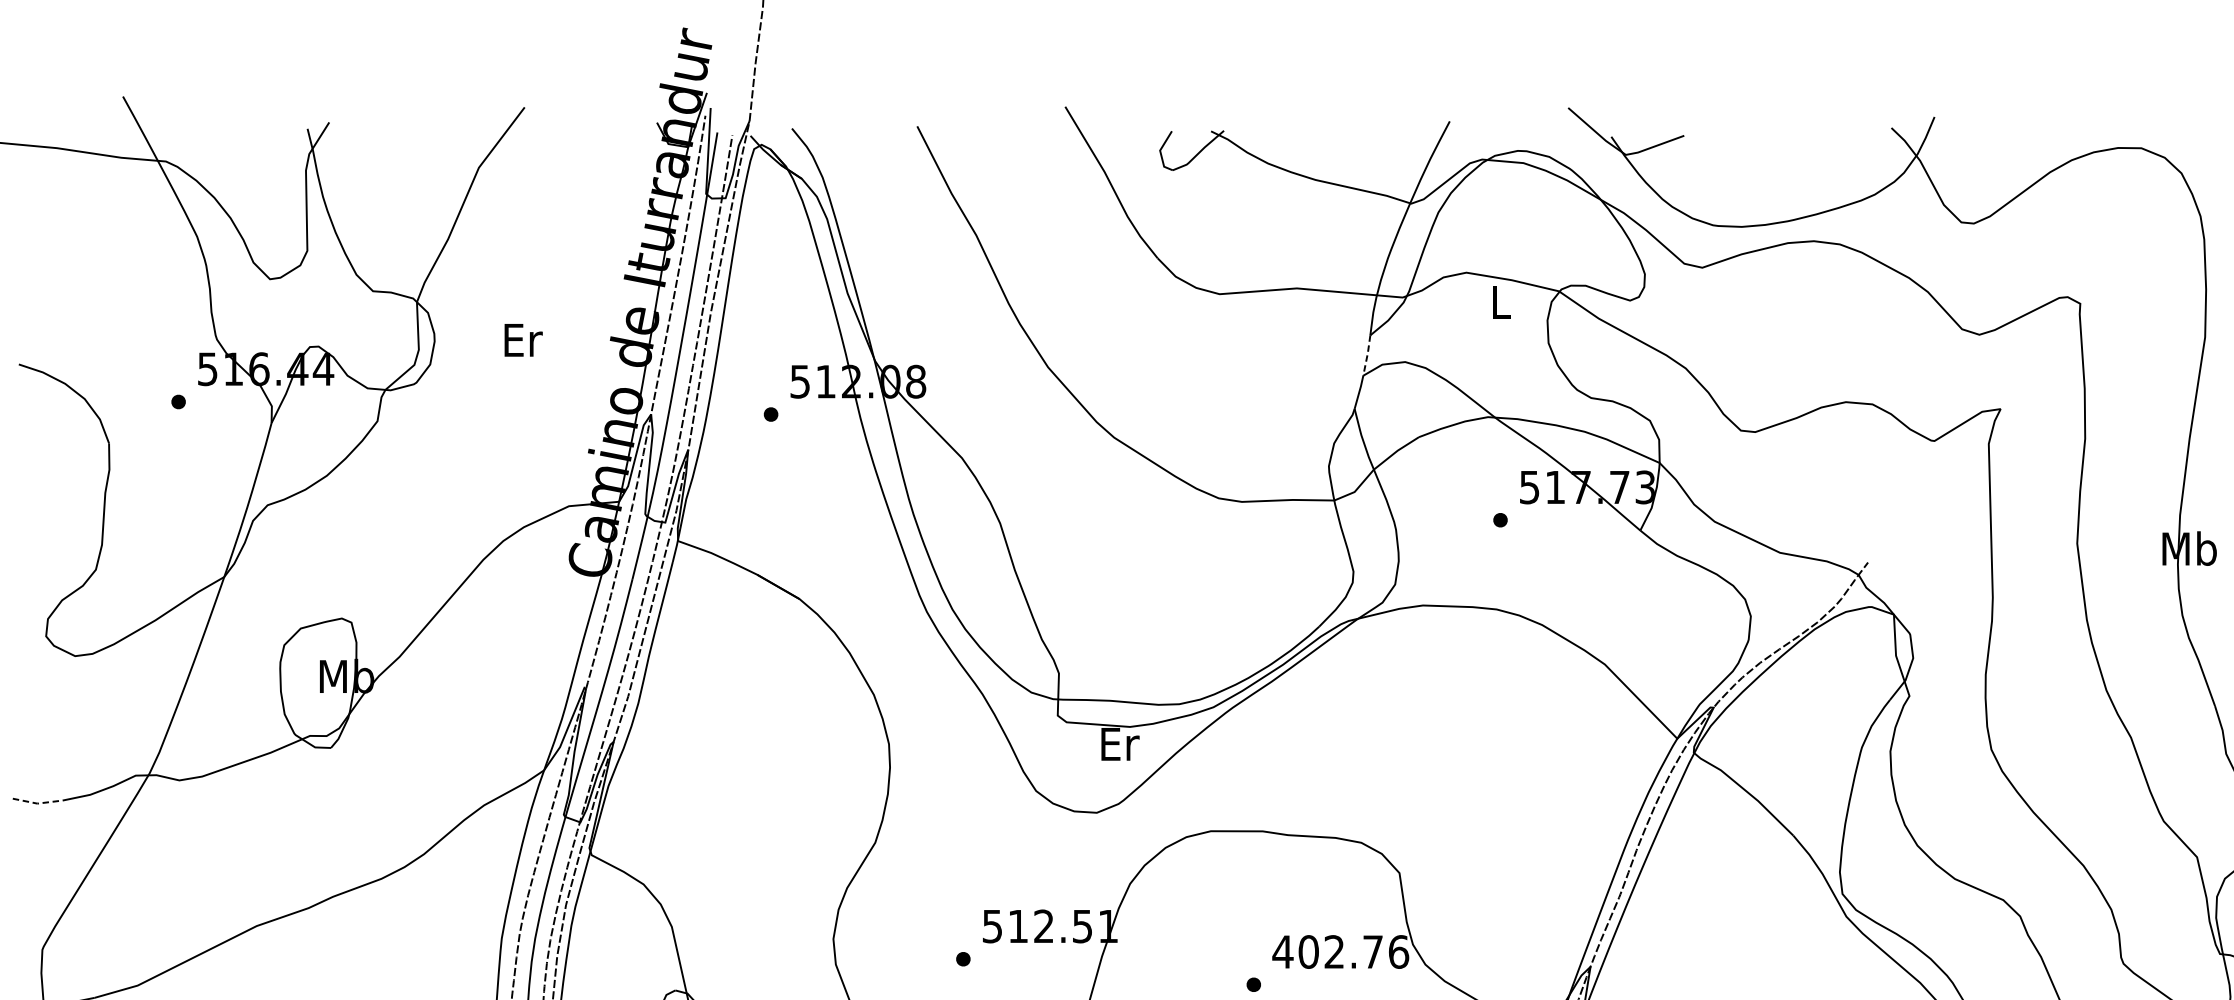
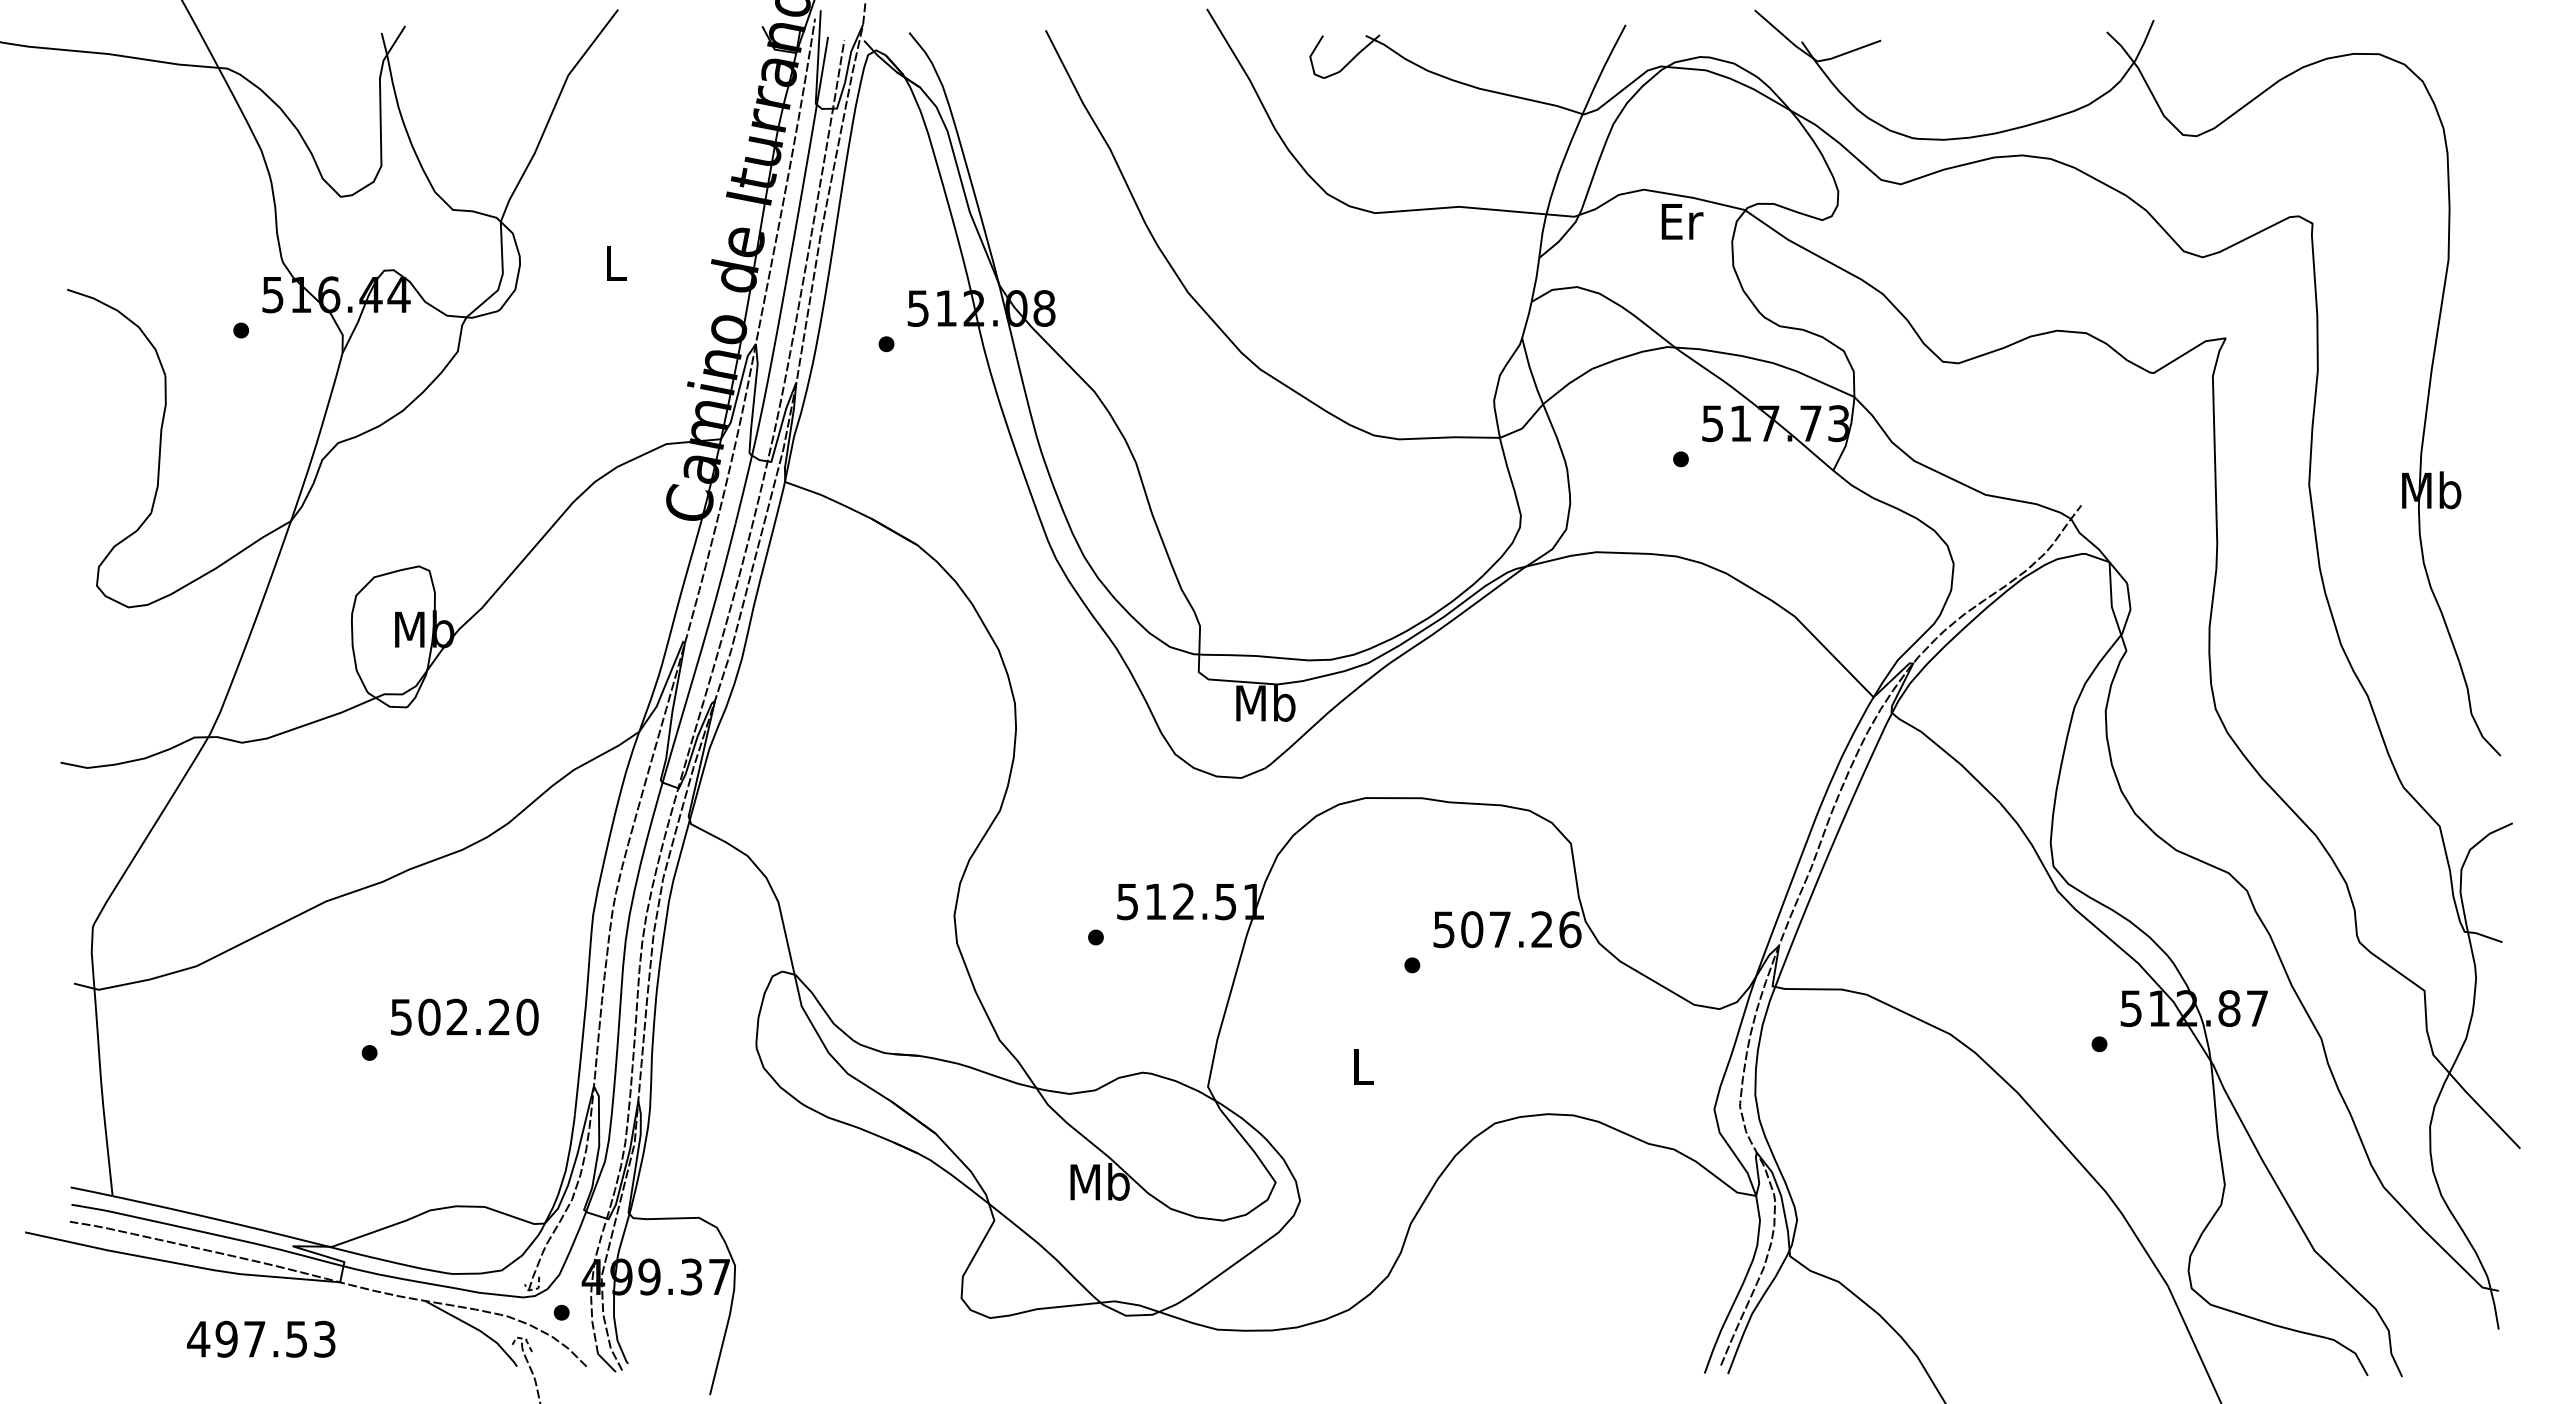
text: (1501, 301) -> (1682, 221), L -> Er
text: (523, 340) -> (616, 263), Er -> L
line: (1367, 355) -> (1536, 279), dashed -> solid
text: (1119, 744) -> (1265, 703), Er -> Mb
line: (37, 804) -> (87, 768), dashed -> solid
text: (1327, 951) -> (1492, 929), 402.76 -> 507.26

